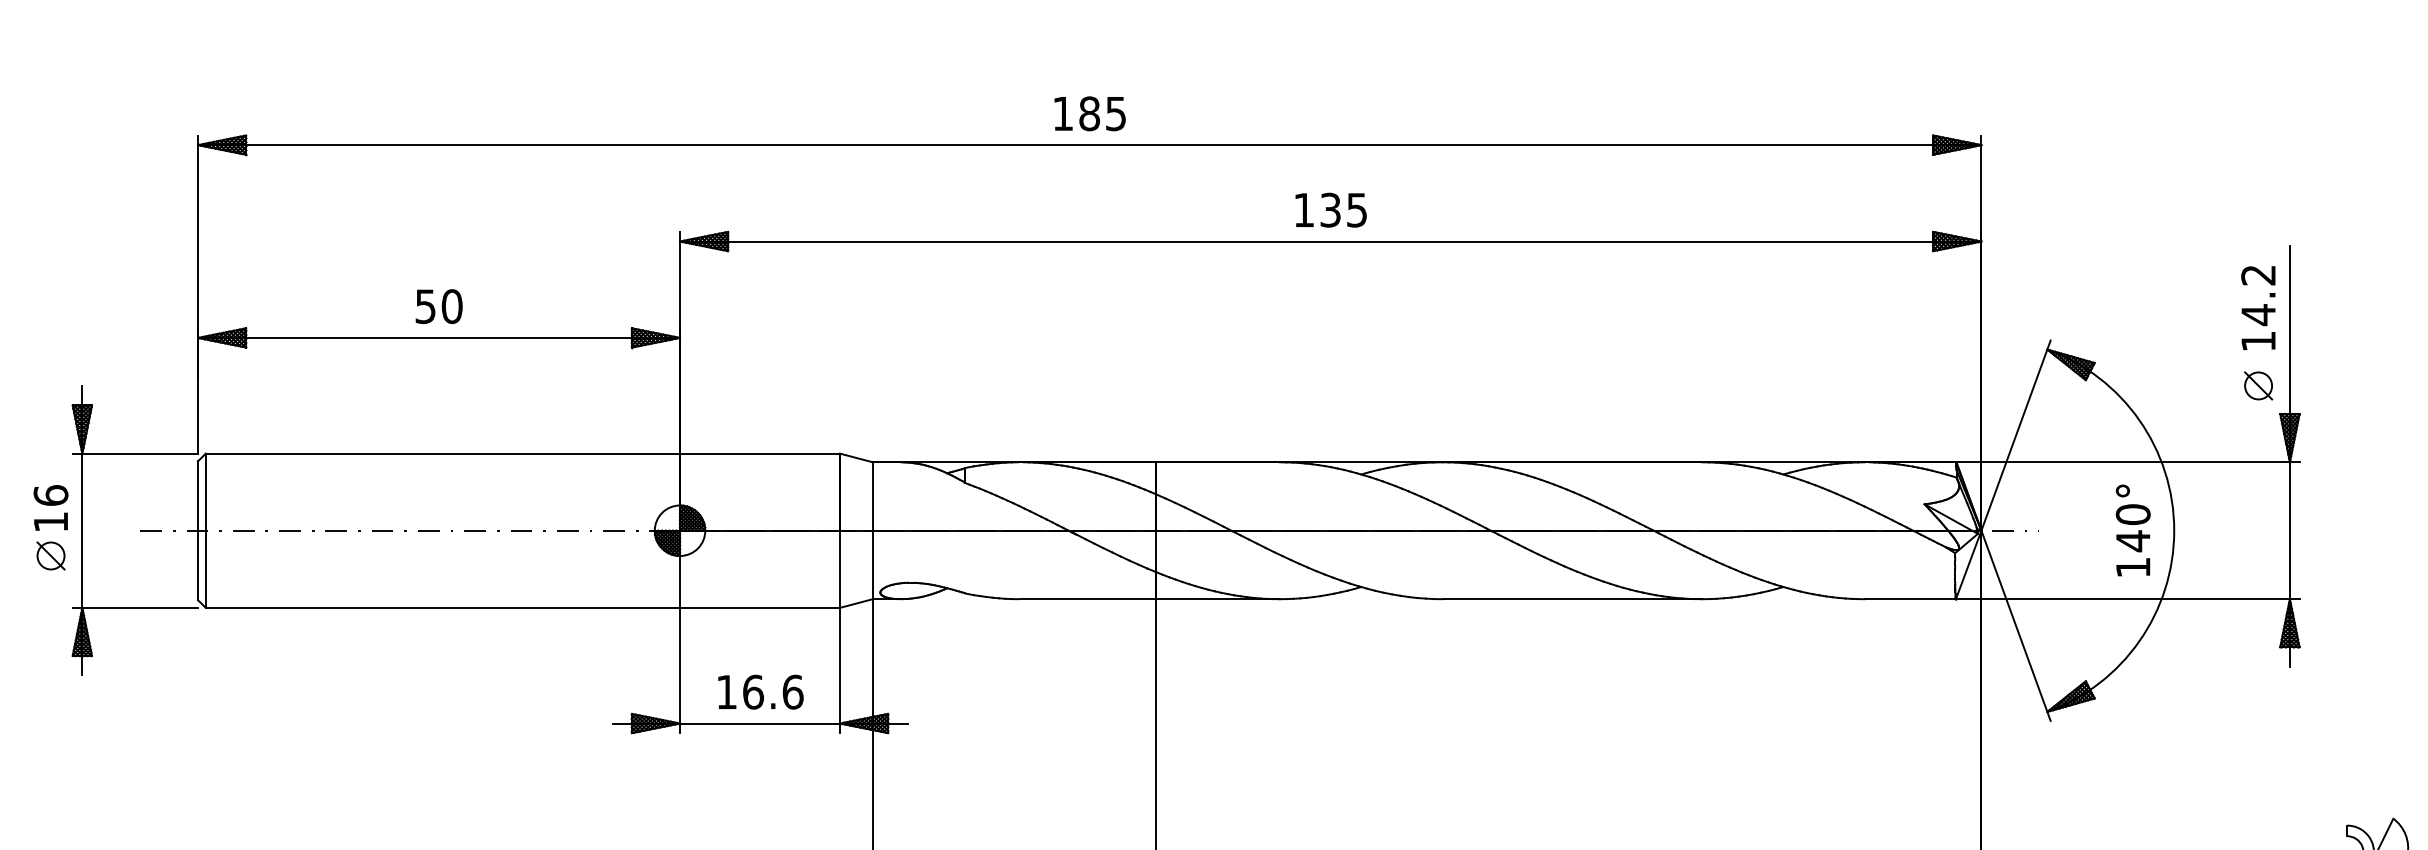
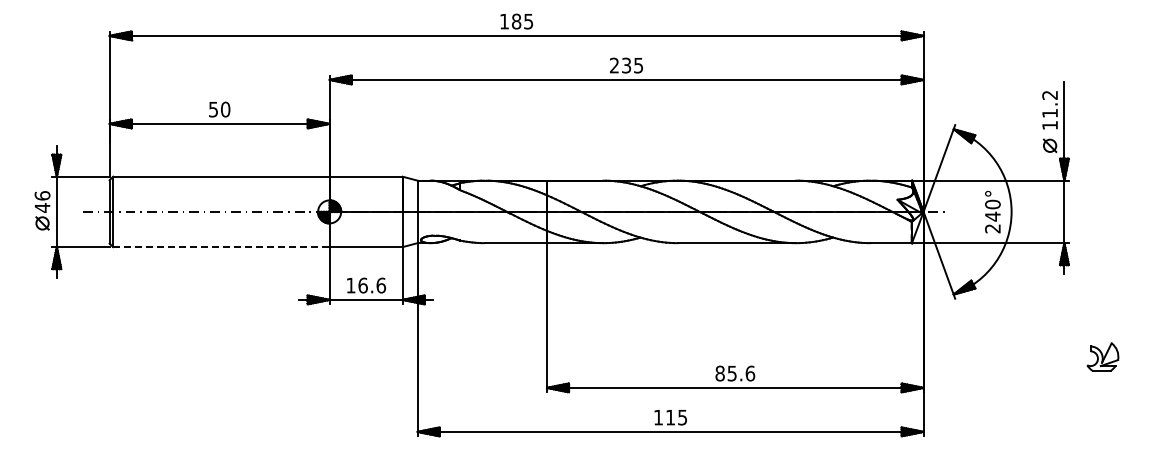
text: (1301, 209) -> (613, 65), 135 -> 235
text: (2257, 315) -> (1049, 113), 14.2 -> 11.2
text: (50, 521) -> (42, 207), 16 -> 46
text: (2132, 567) -> (992, 228), 140° -> 240°
line: (443, 608) -> (221, 247), solid -> dashed

